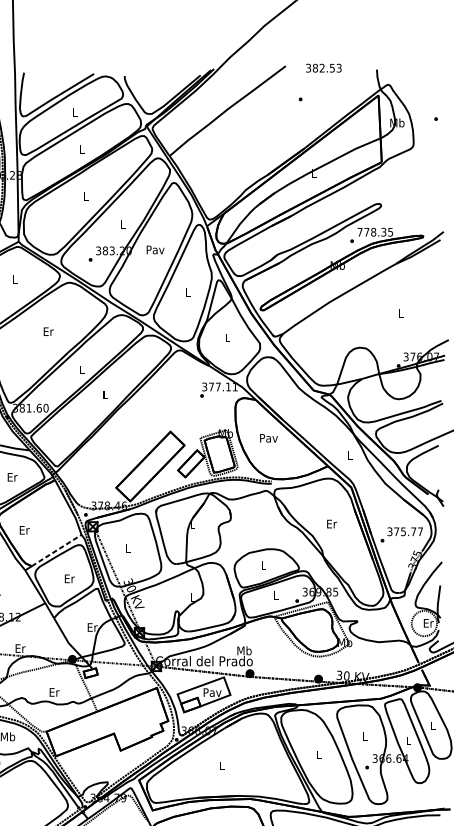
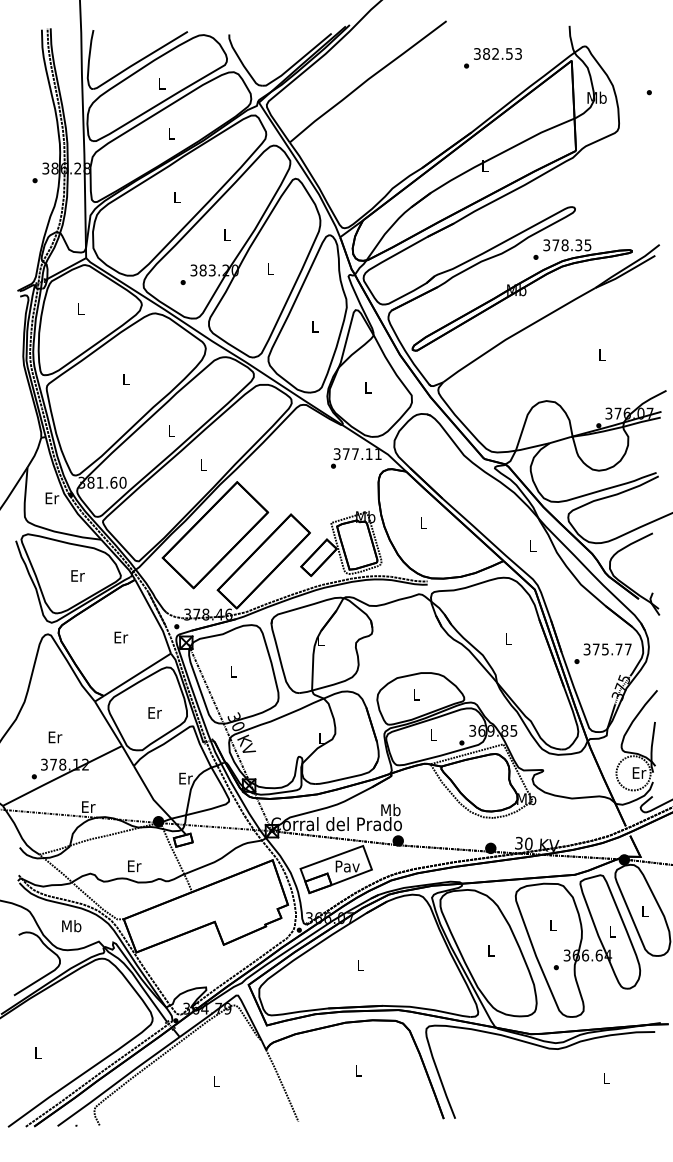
text: (323, 67) -> (497, 53), moved
text: (359, 232) -> (546, 245), 778.35 -> 378.35
text: (155, 250) -> (270, 269), Pav -> L
text: (48, 331) -> (126, 379), Er -> L
text: (268, 438) -> (423, 523), Pav -> L
part: (114, 447) -> (215, 535), added
text: (331, 523) -> (508, 638), Er -> L
text: (24, 530) -> (121, 637), moved
line: (56, 550) -> (137, 674), dashed -> solid

